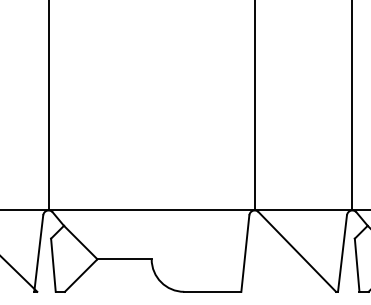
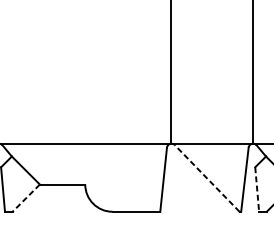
line: (297, 251) -> (207, 178), solid -> dashed
line: (357, 265) -> (257, 189), solid -> dashed
line: (80, 275) -> (25, 198), solid -> dashed

